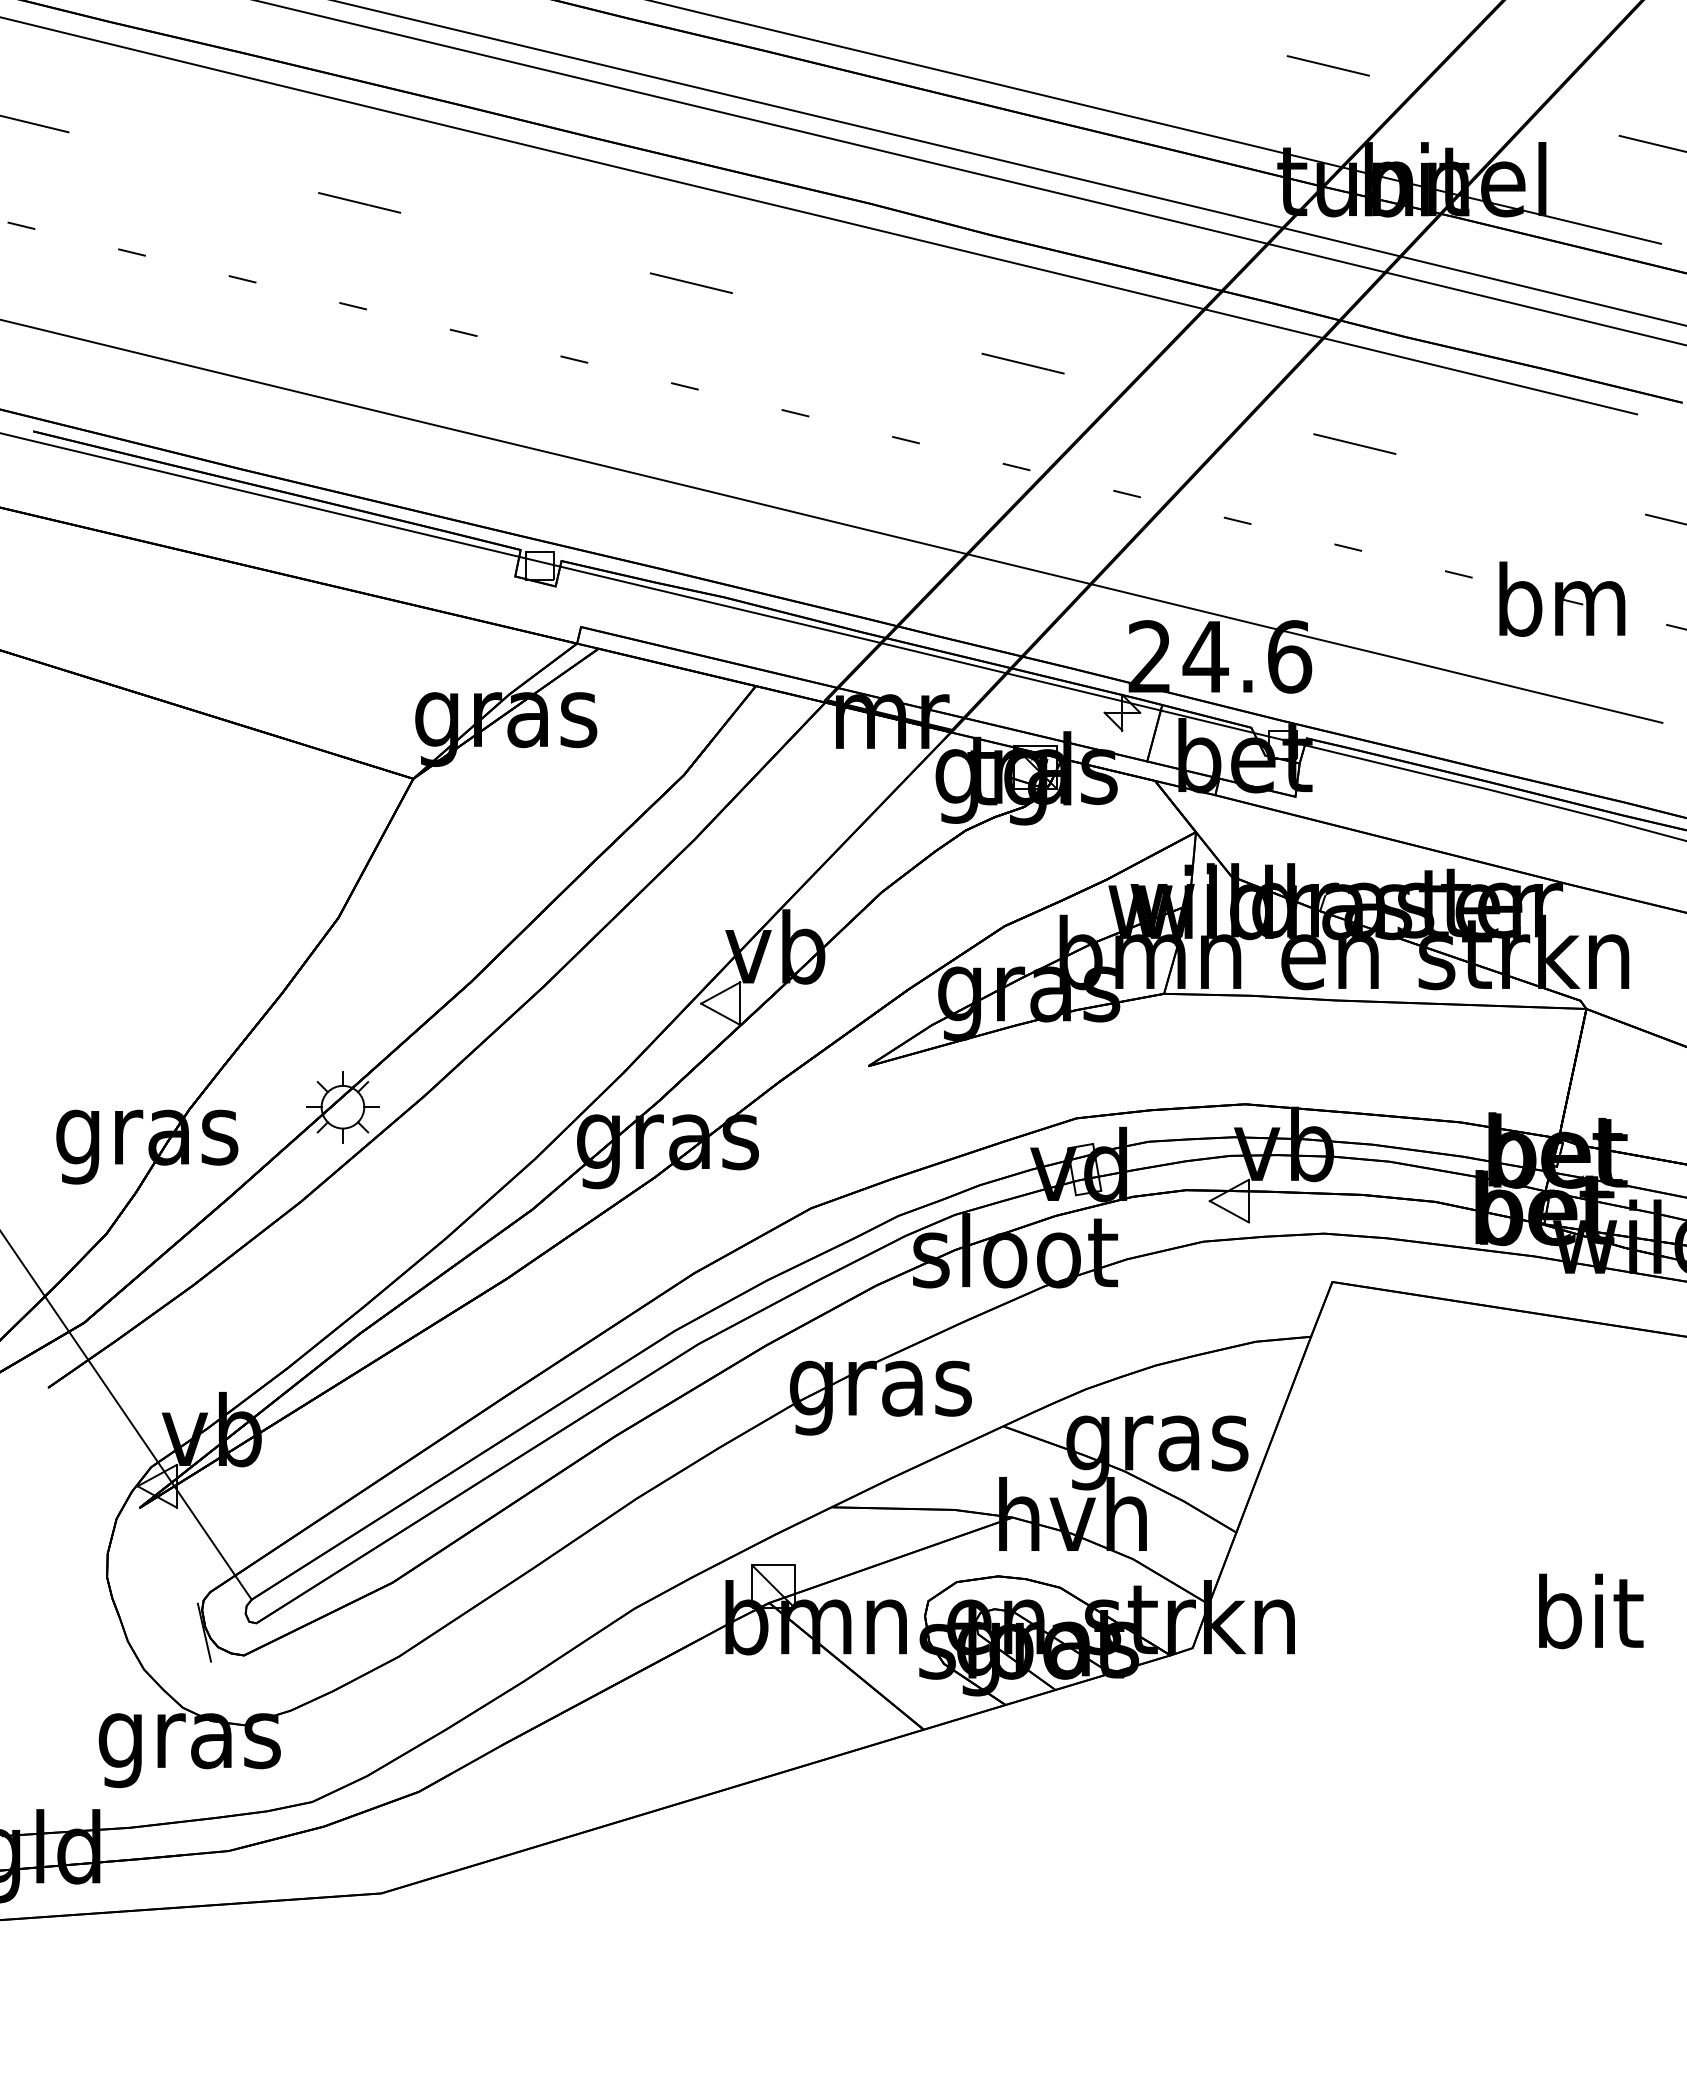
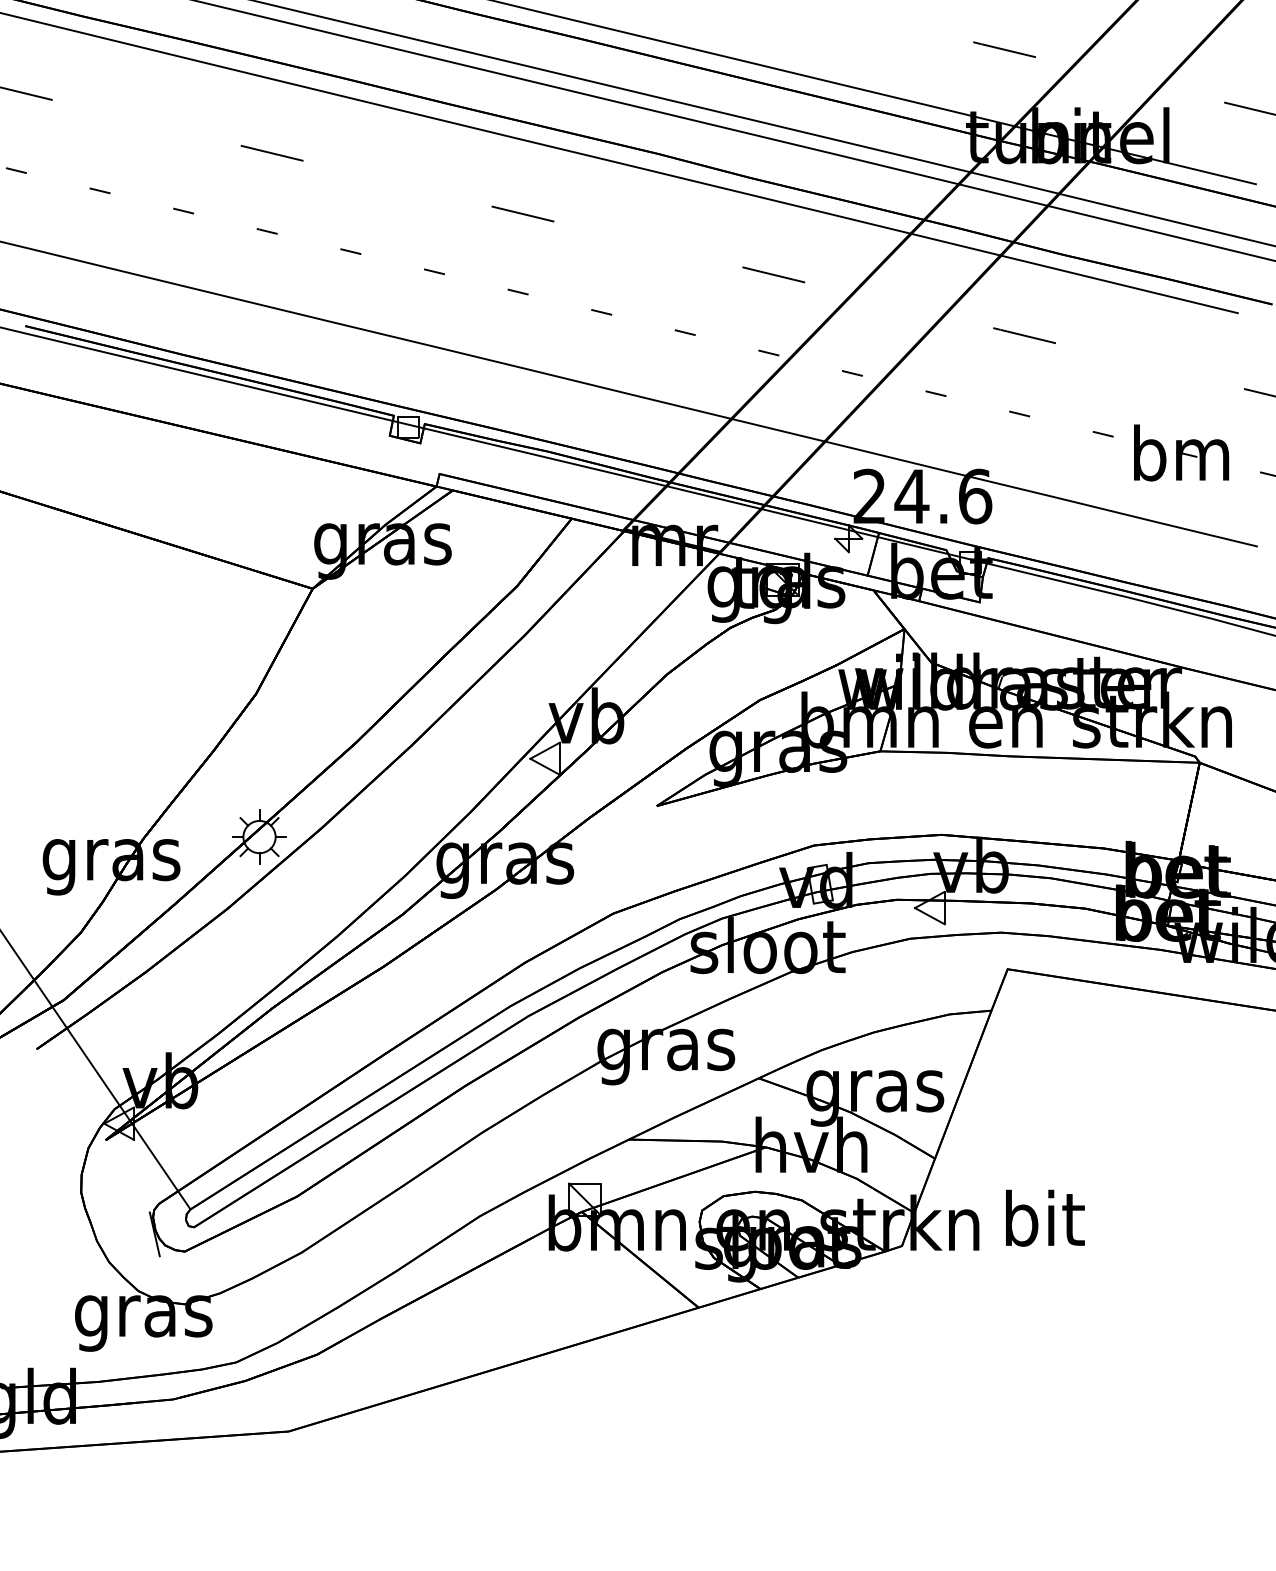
text: (1591, 1611) -> (1045, 1218), moved

